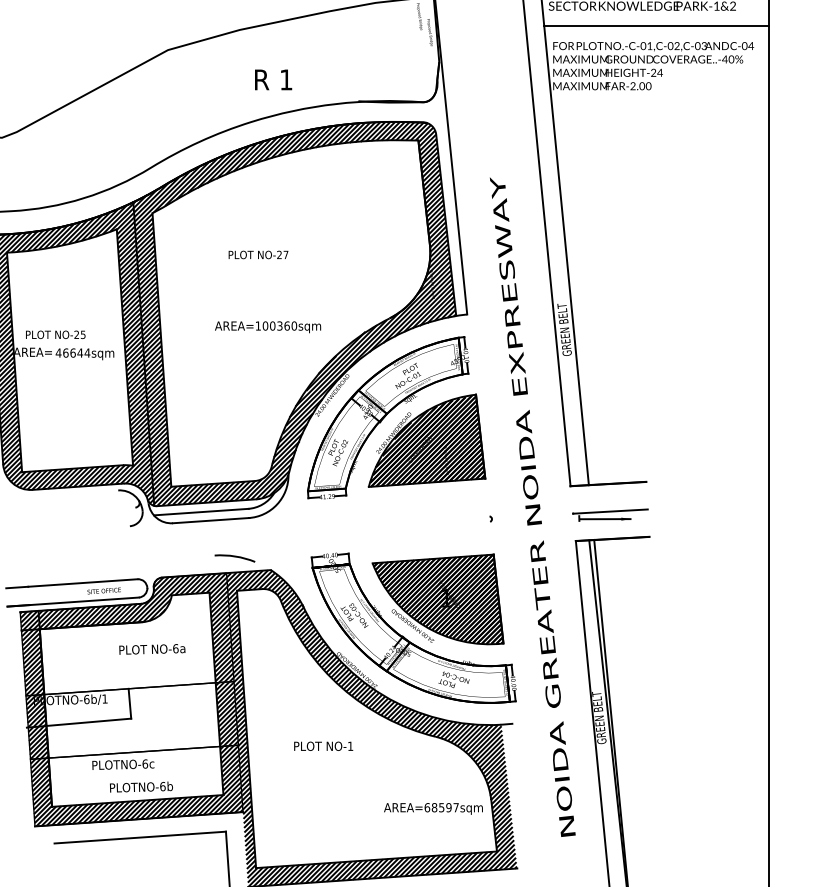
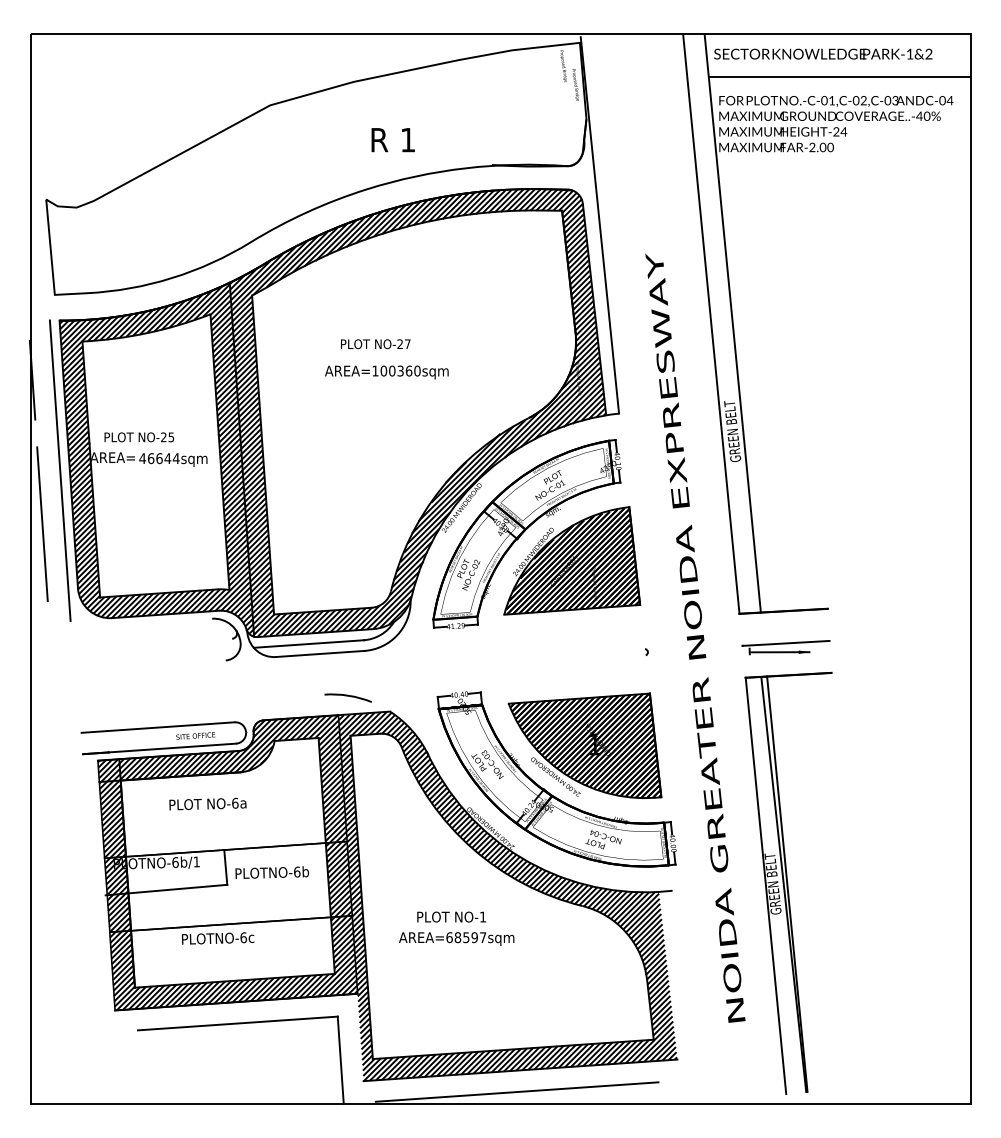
text: (267, 327) -> (386, 372), moved
text: (151, 648) -> (207, 803), moved
text: (140, 786) -> (271, 872), moved
text: (433, 808) -> (456, 938), moved

